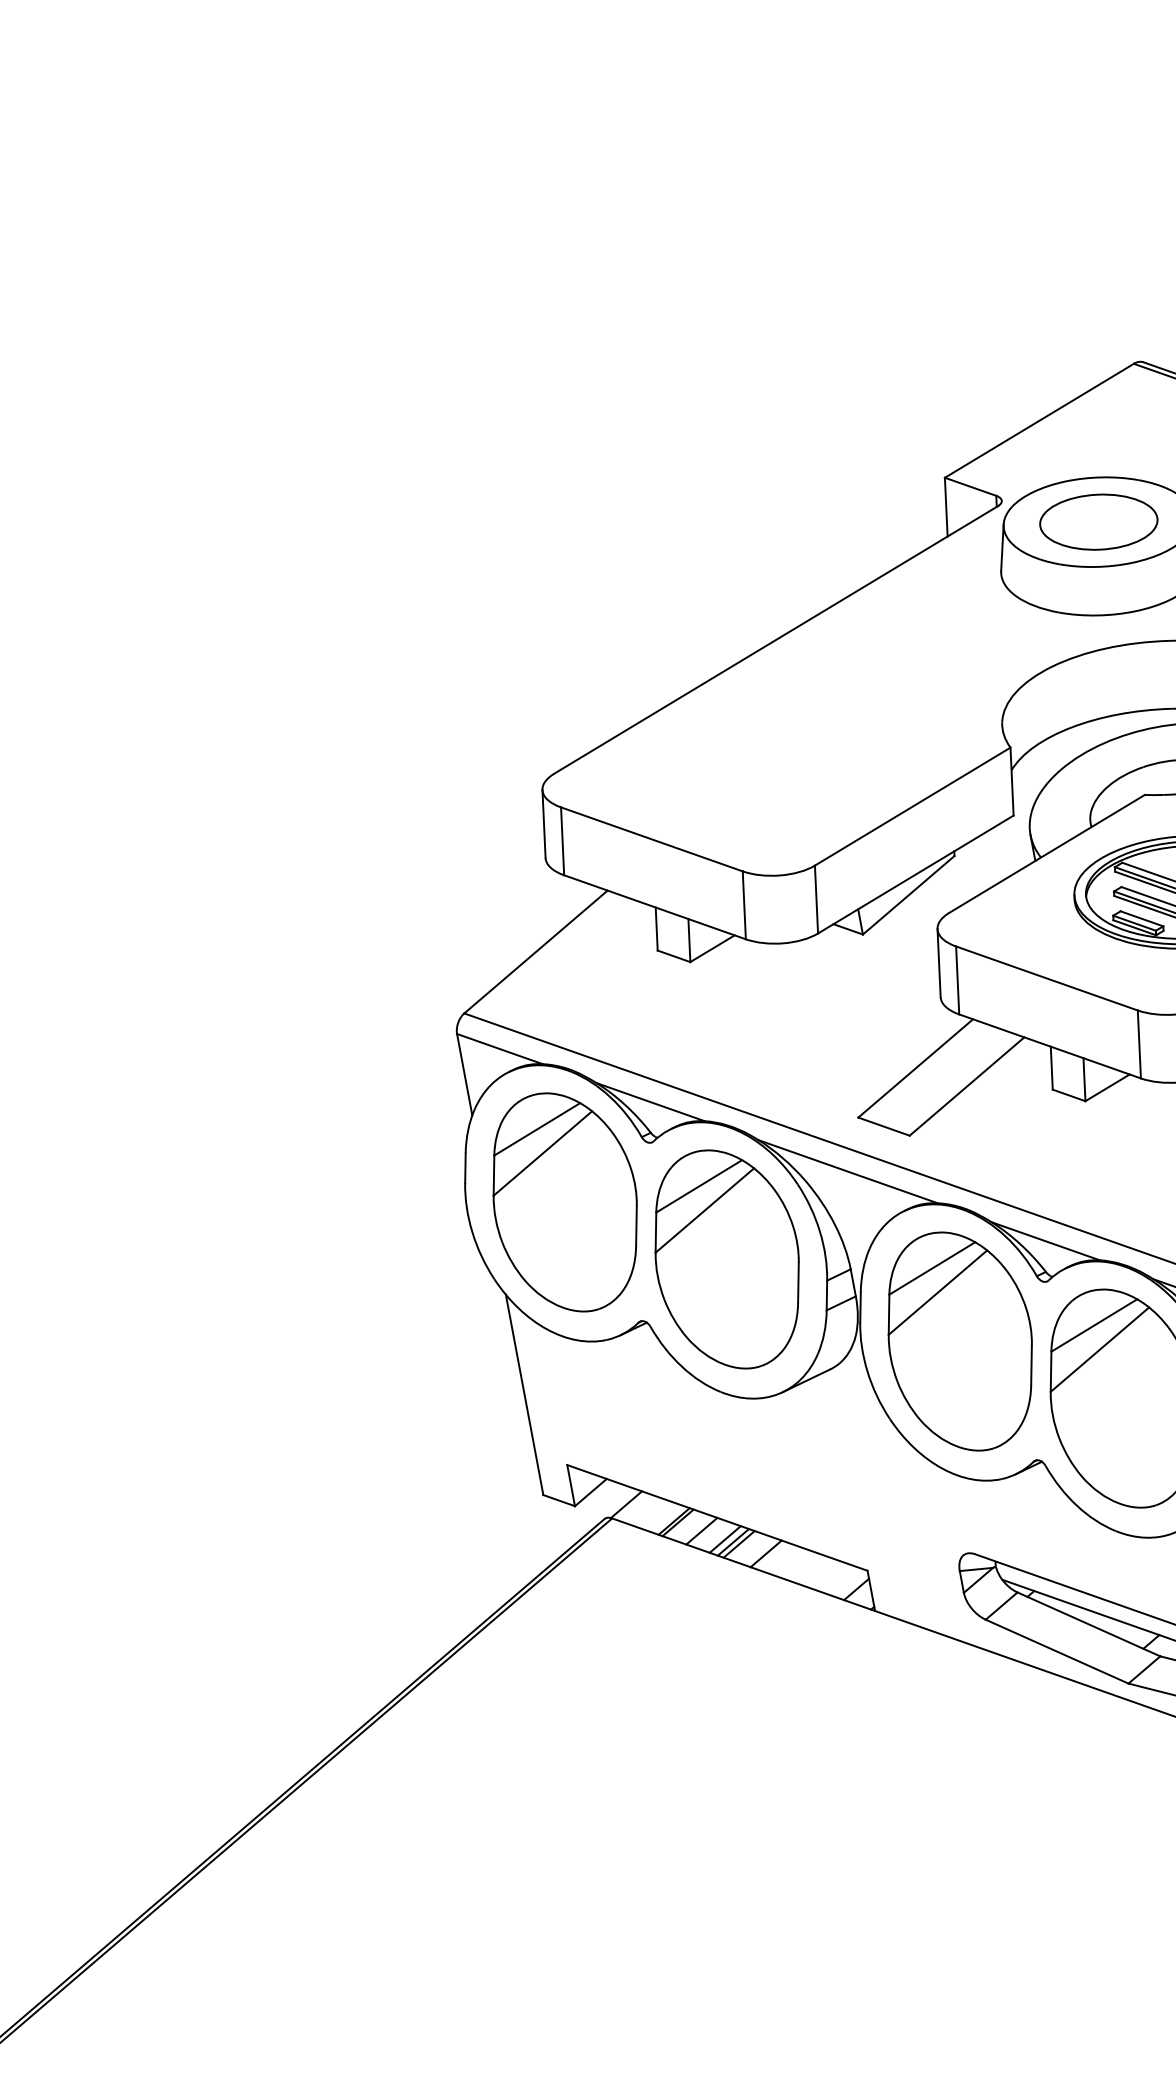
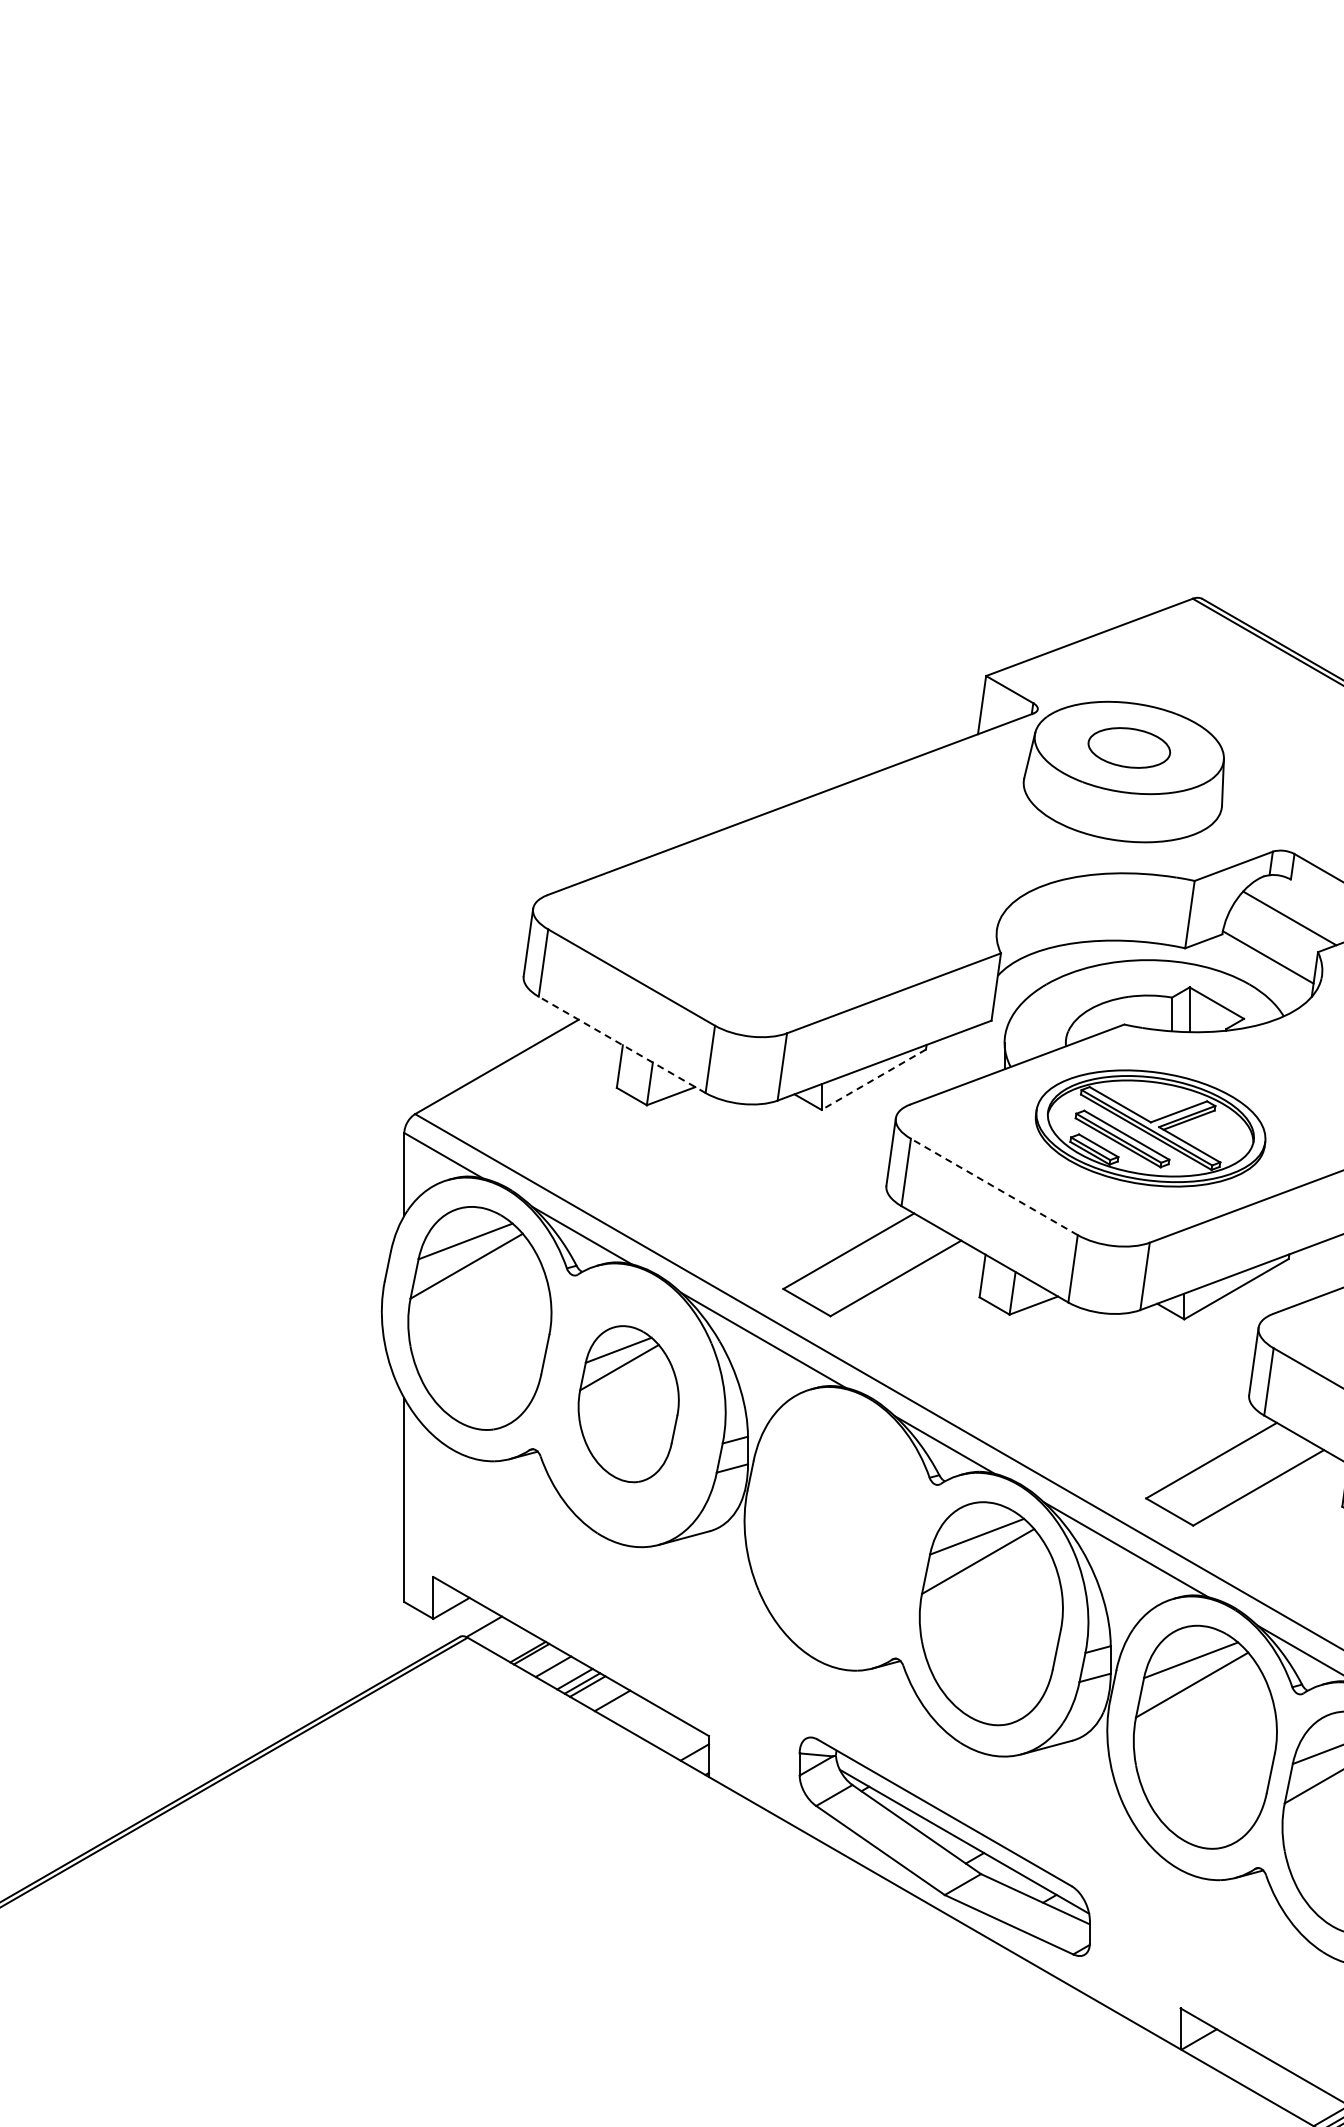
part: (1098, 521) -> (1129, 747), size x0.7
line: (908, 896) -> (873, 1080), solid -> dashed
line: (654, 907) -> (621, 1044), solid -> dashed
line: (1046, 978) -> (993, 1186), solid -> dashed
part: (727, 1258) -> (628, 1403), size x0.7
part: (960, 1341) -> (842, 1527), removed

